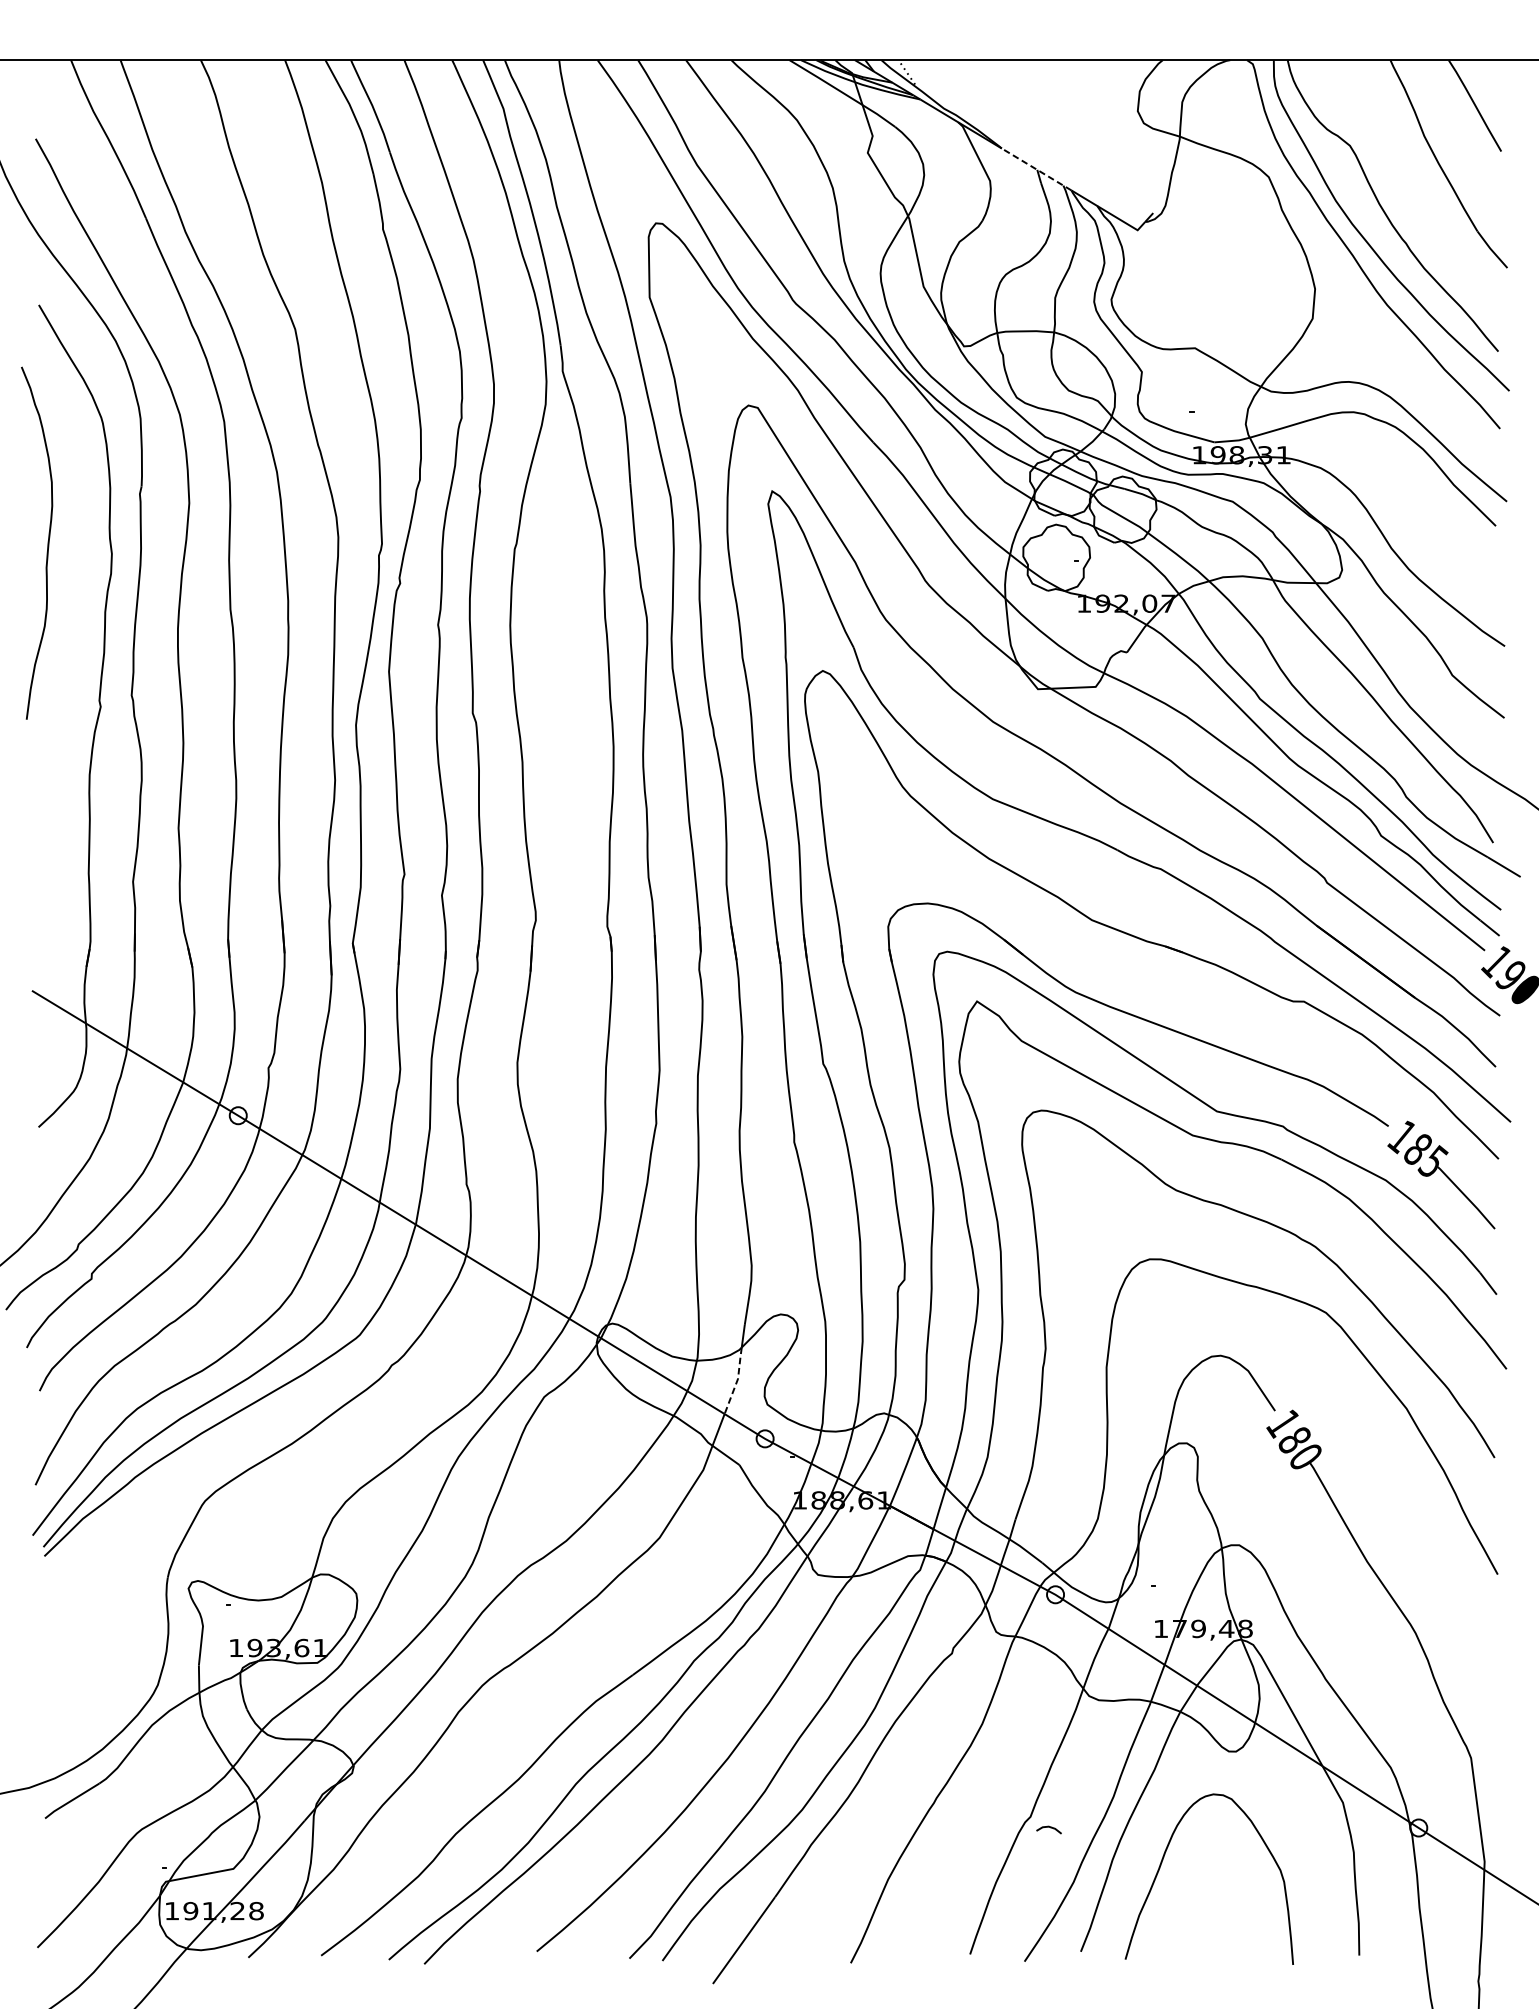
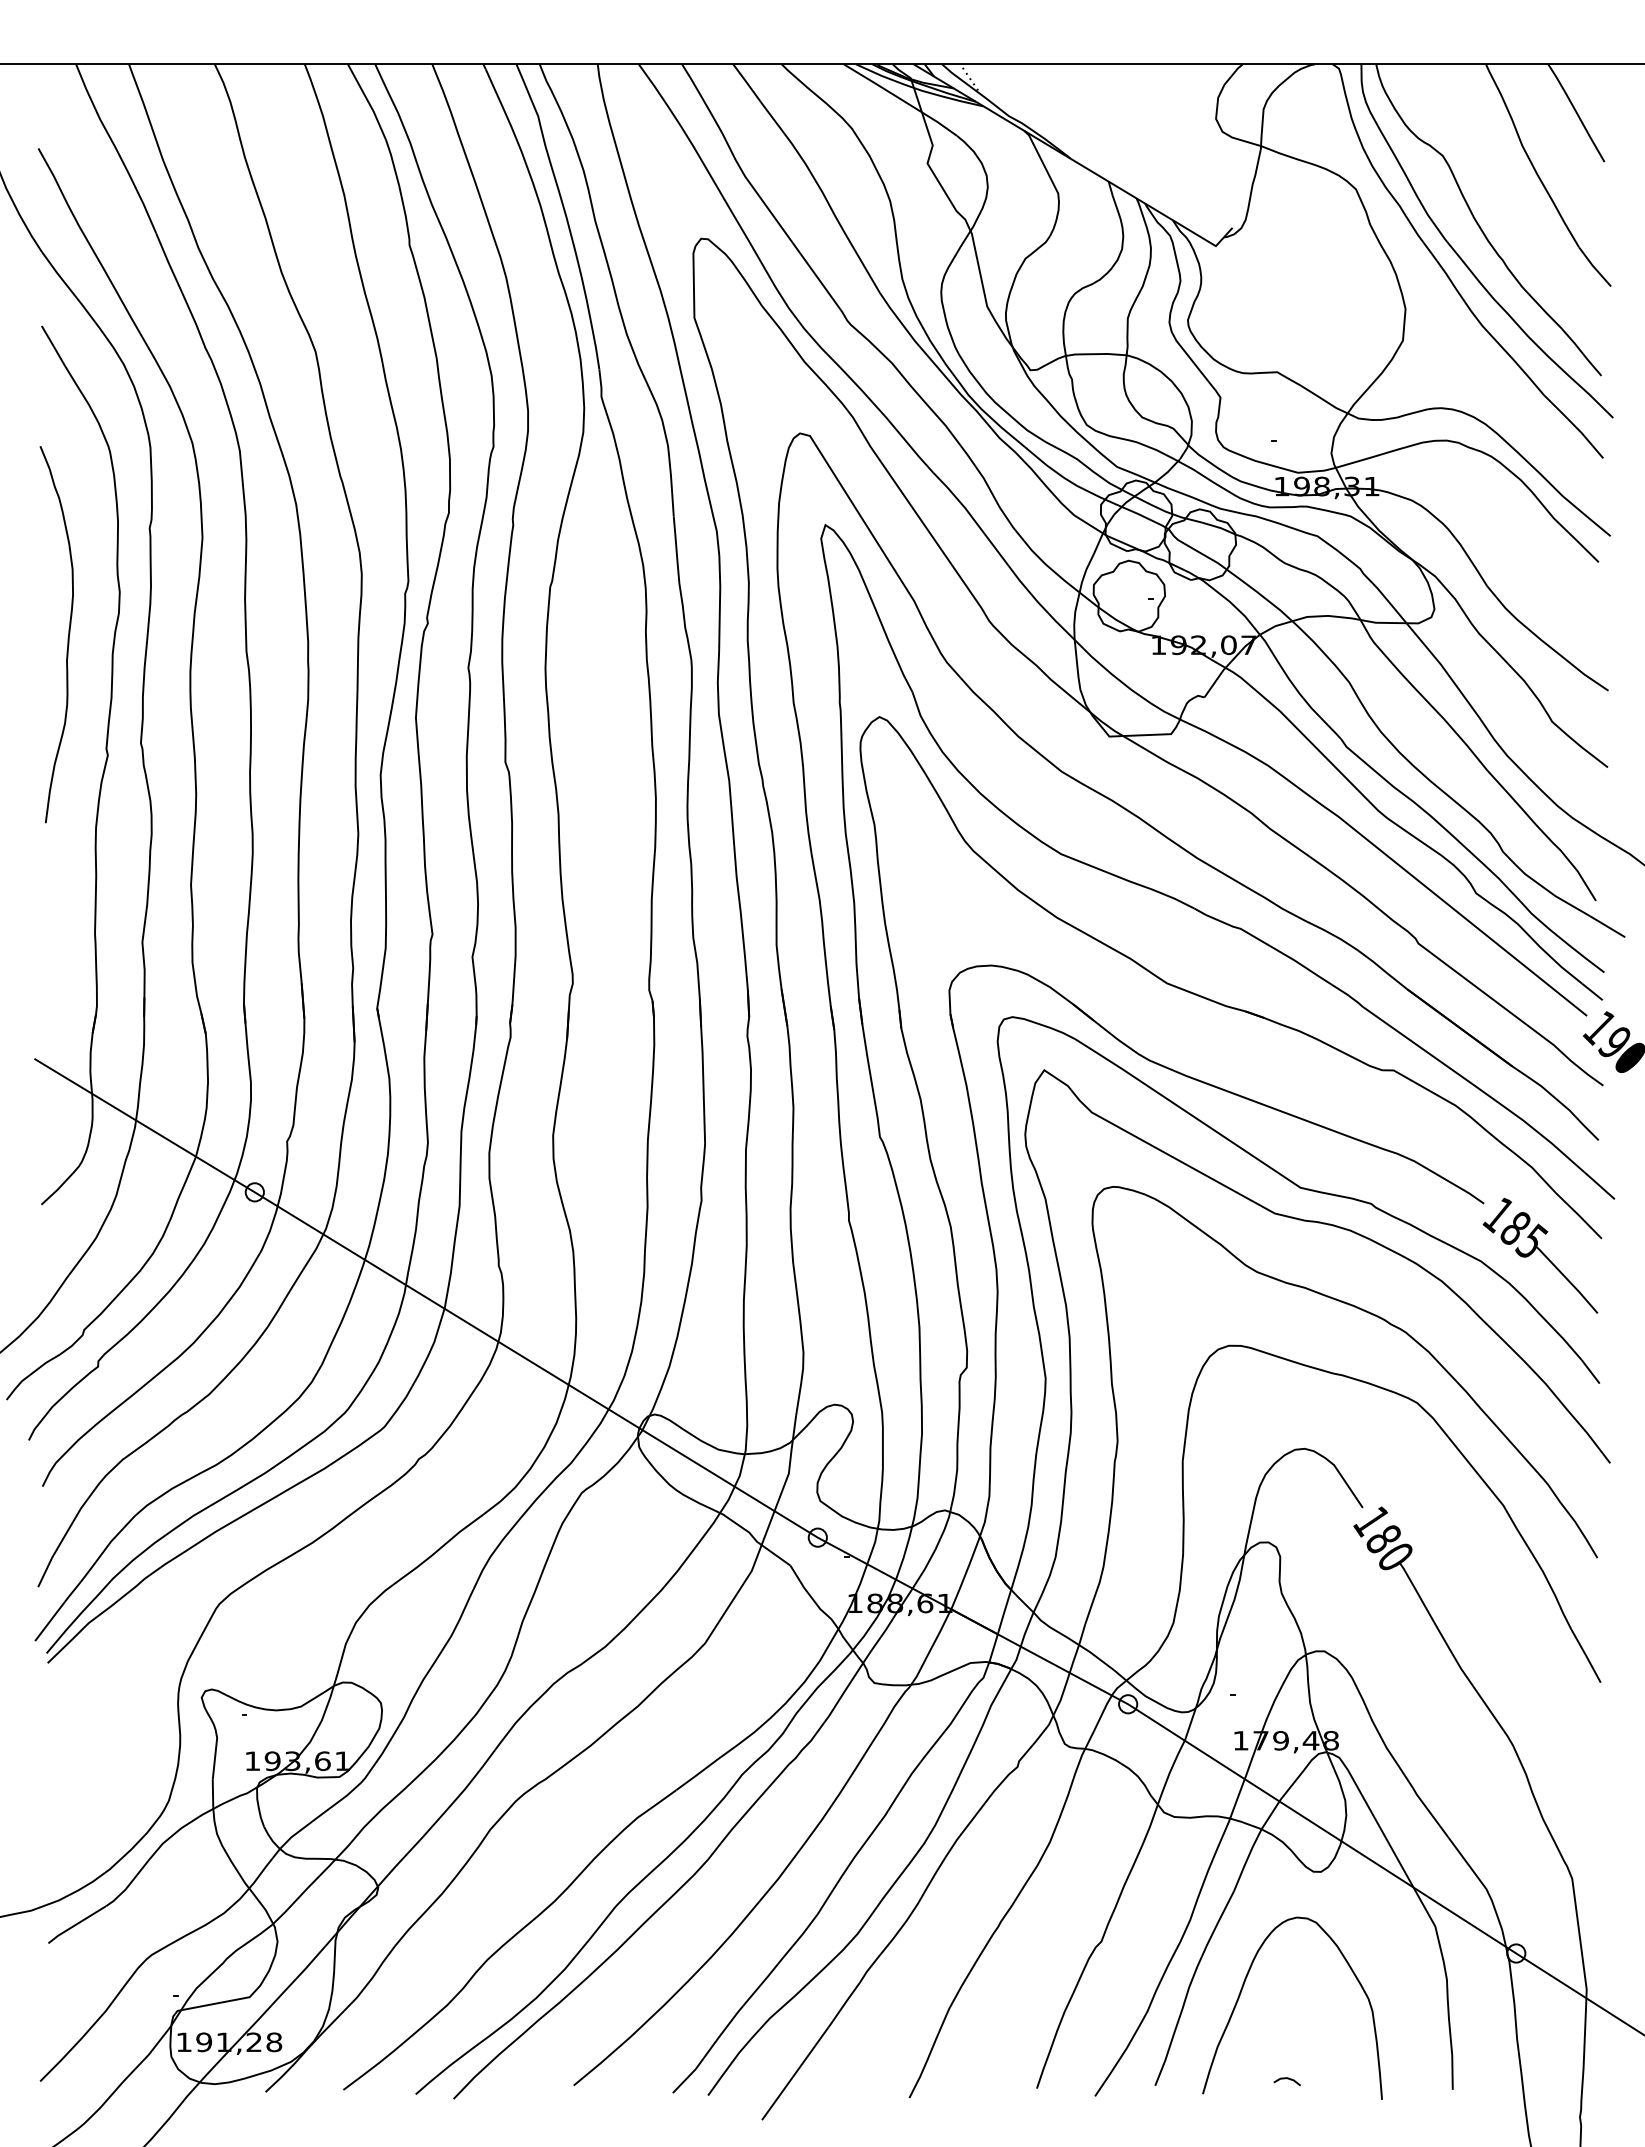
line: (1036, 168) -> (1107, 180), dashed -> solid
curve: (47, 545) -> (67, 637), moved
line: (736, 1381) -> (787, 1476), dashed -> solid
line: (1047, 1828) -> (1285, 2079), moved

